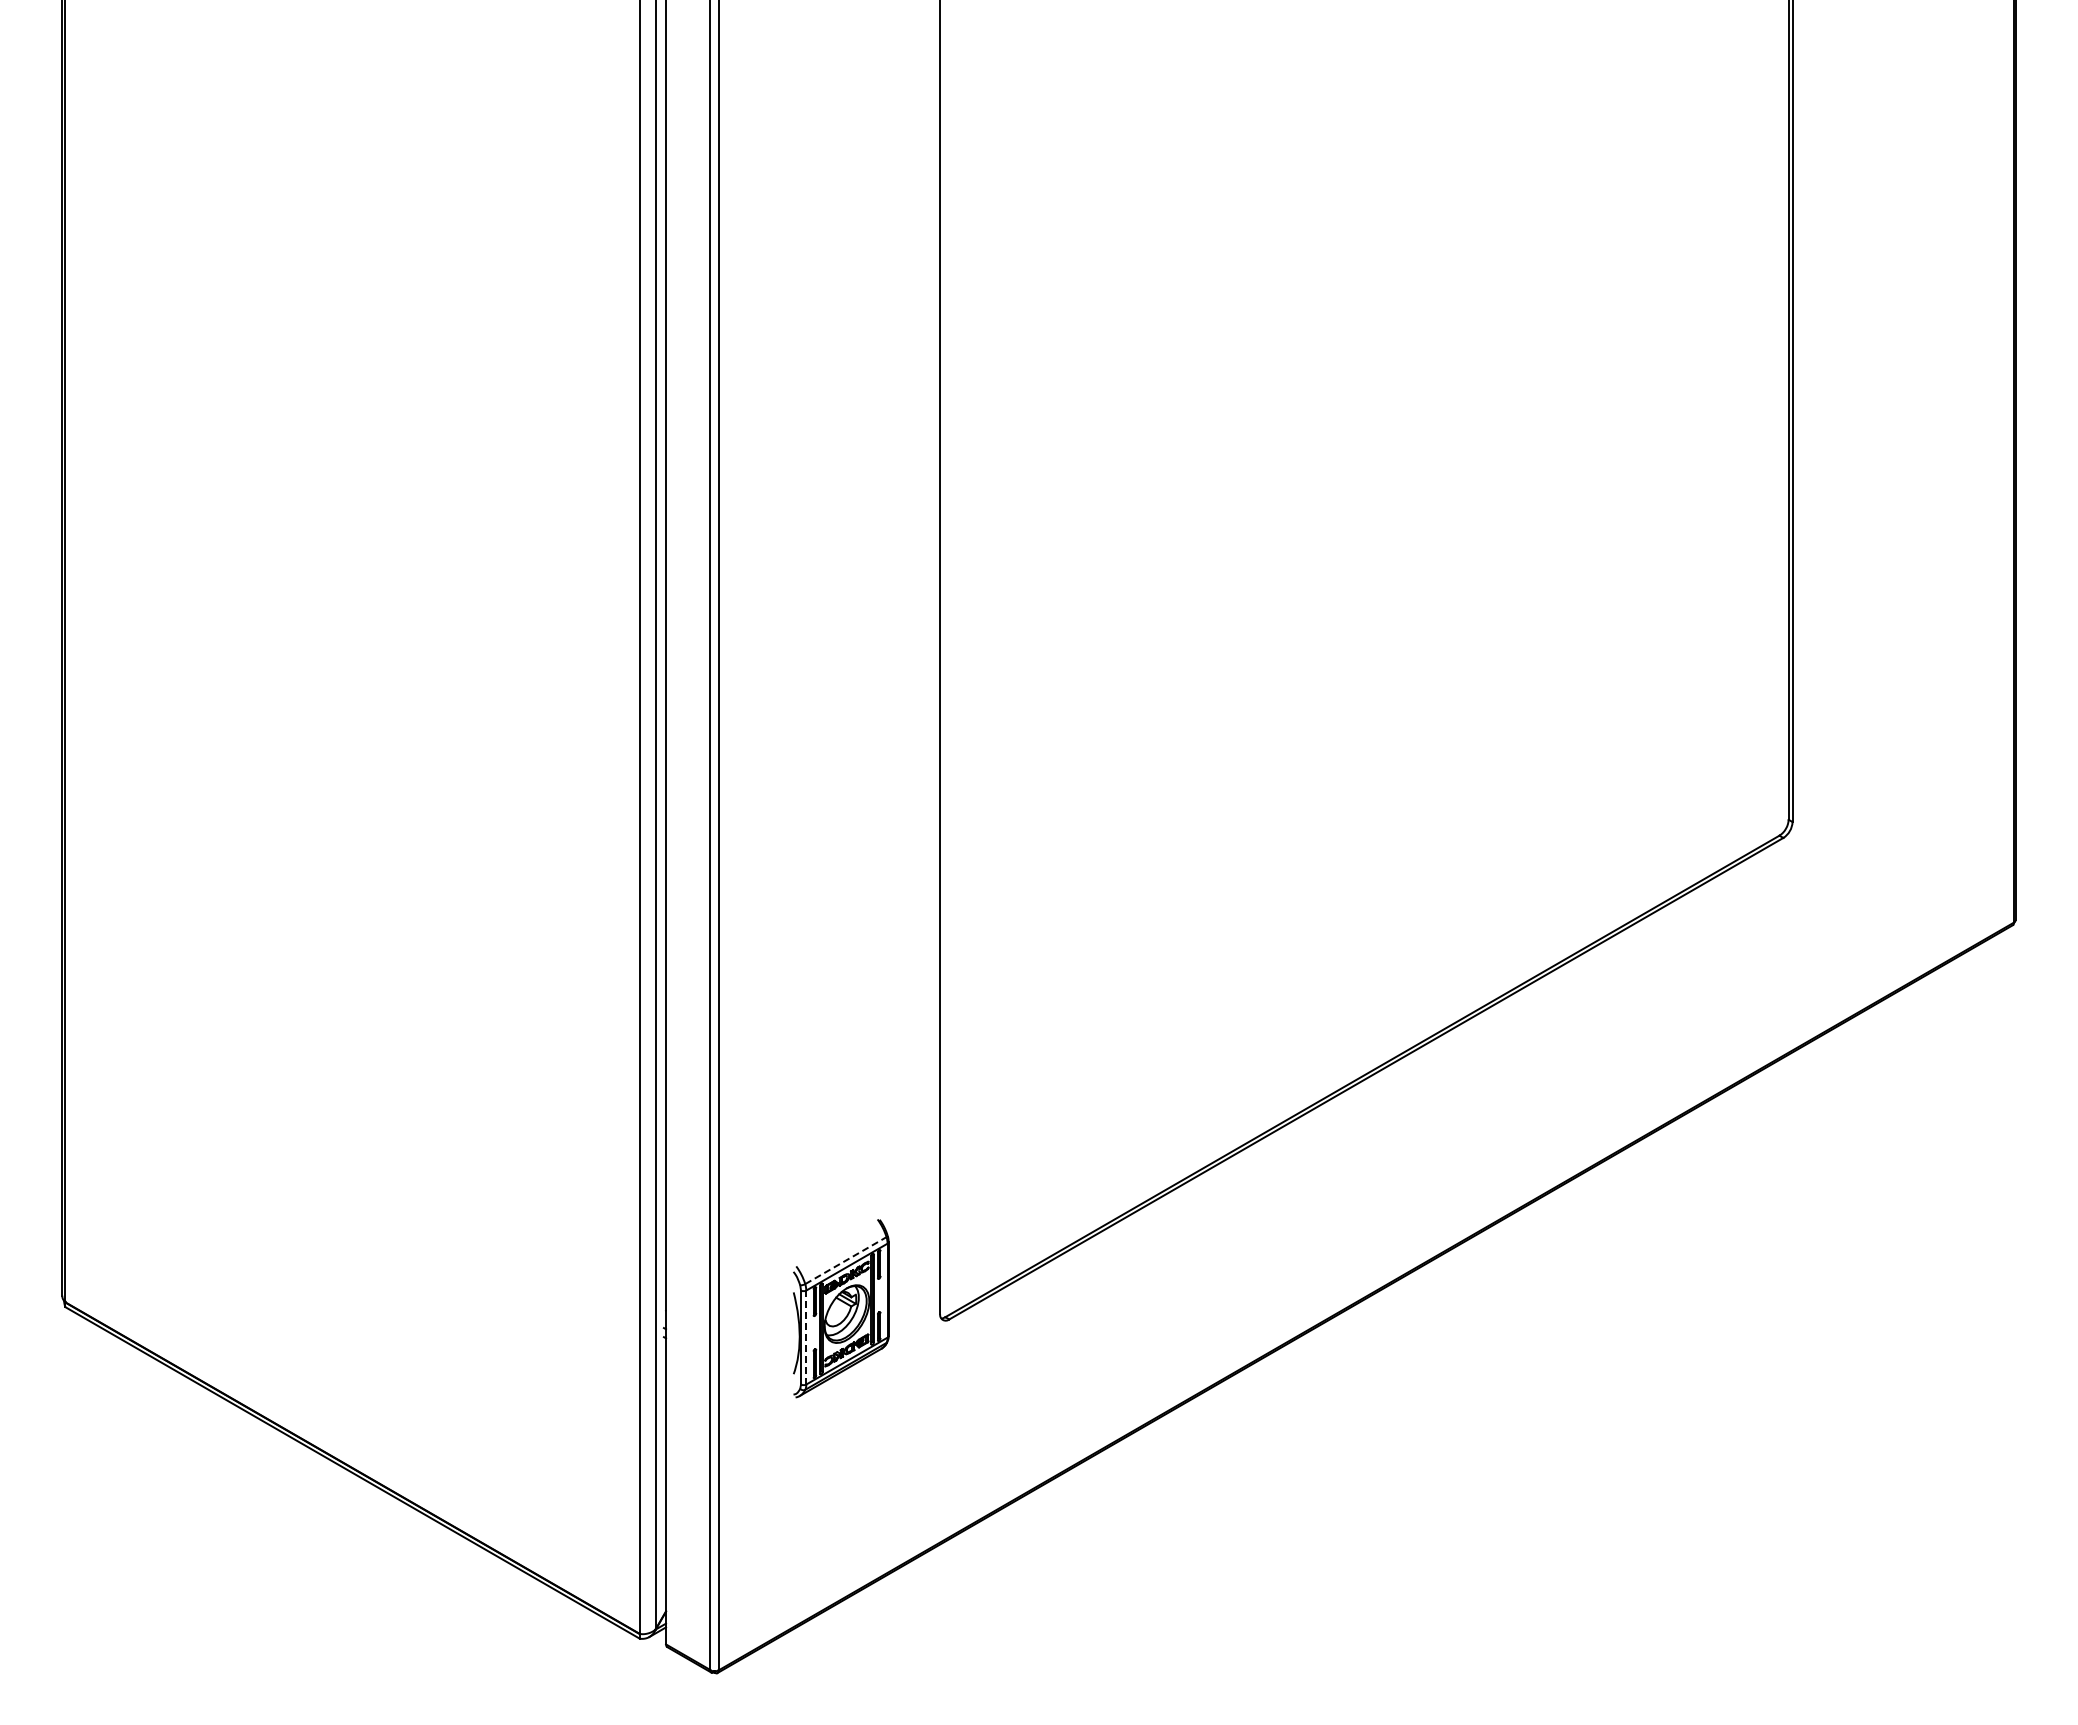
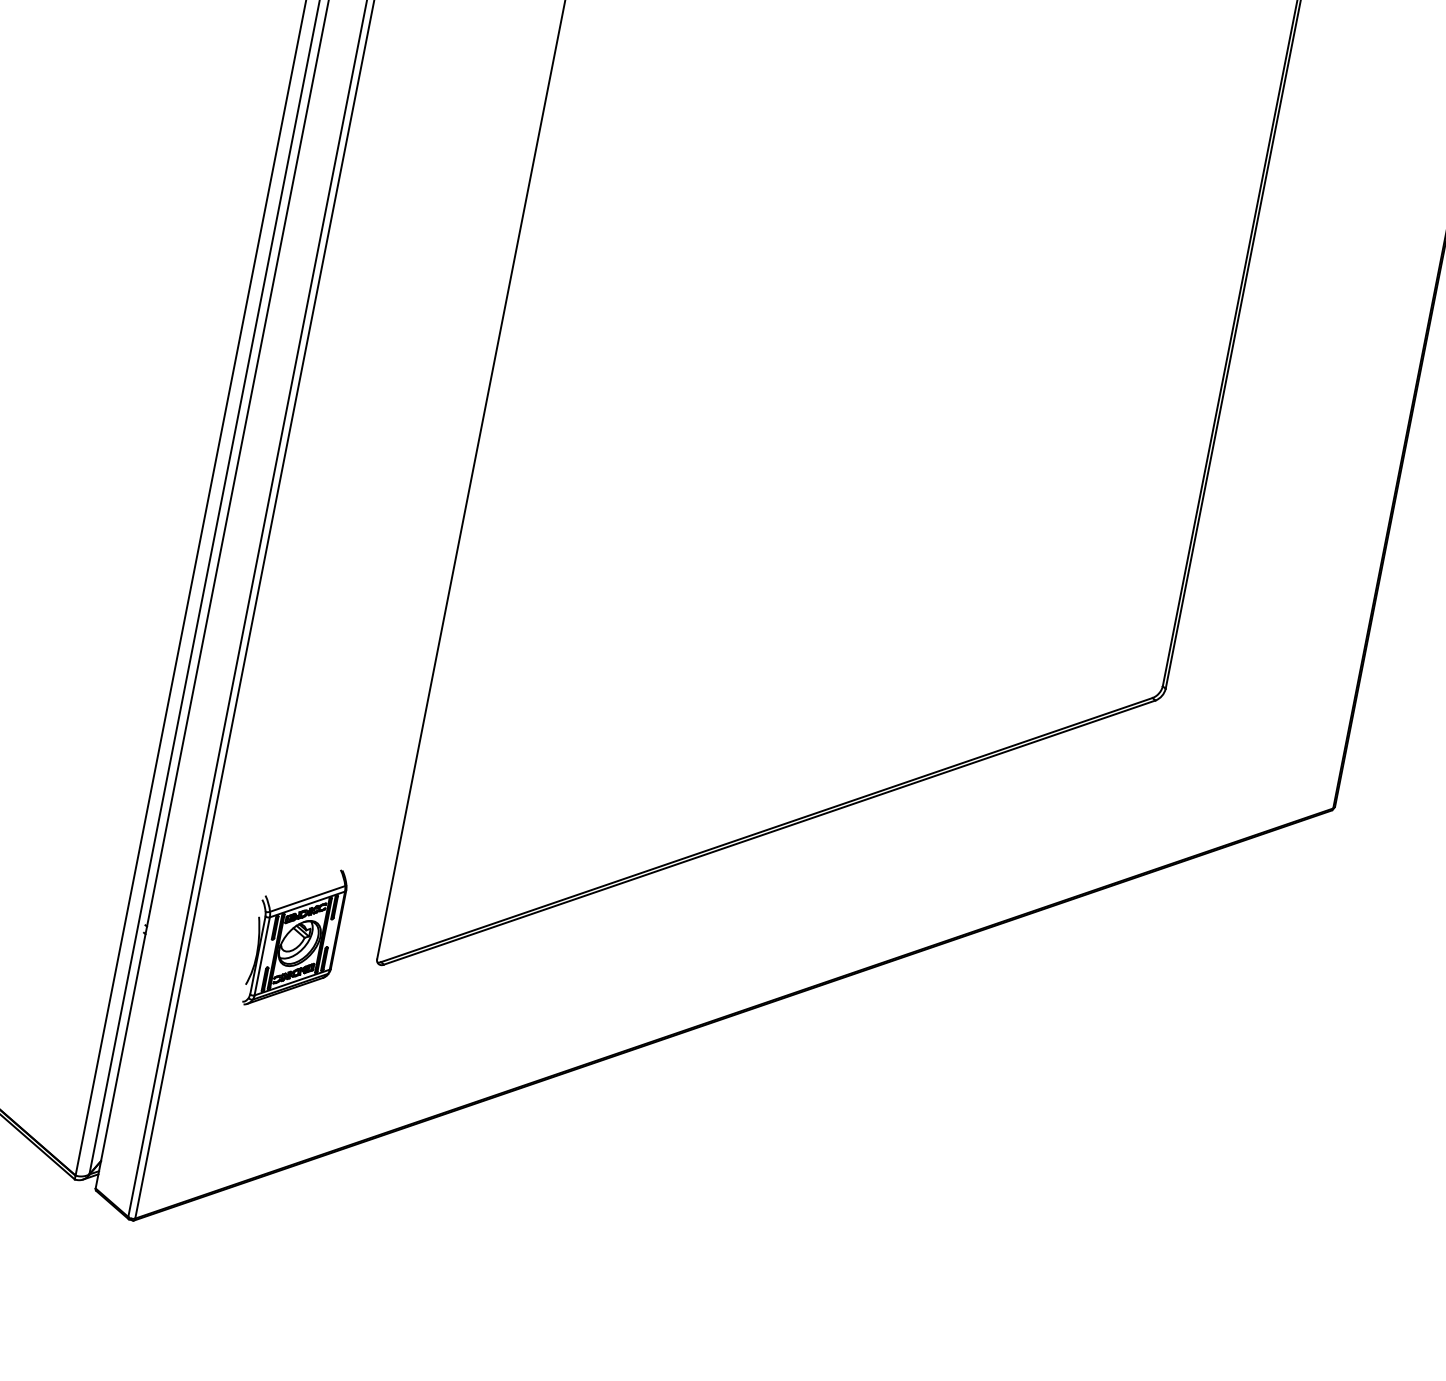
line: (845, 1260) -> (307, 898), dashed -> solid
line: (806, 1337) -> (262, 956), dashed -> solid

